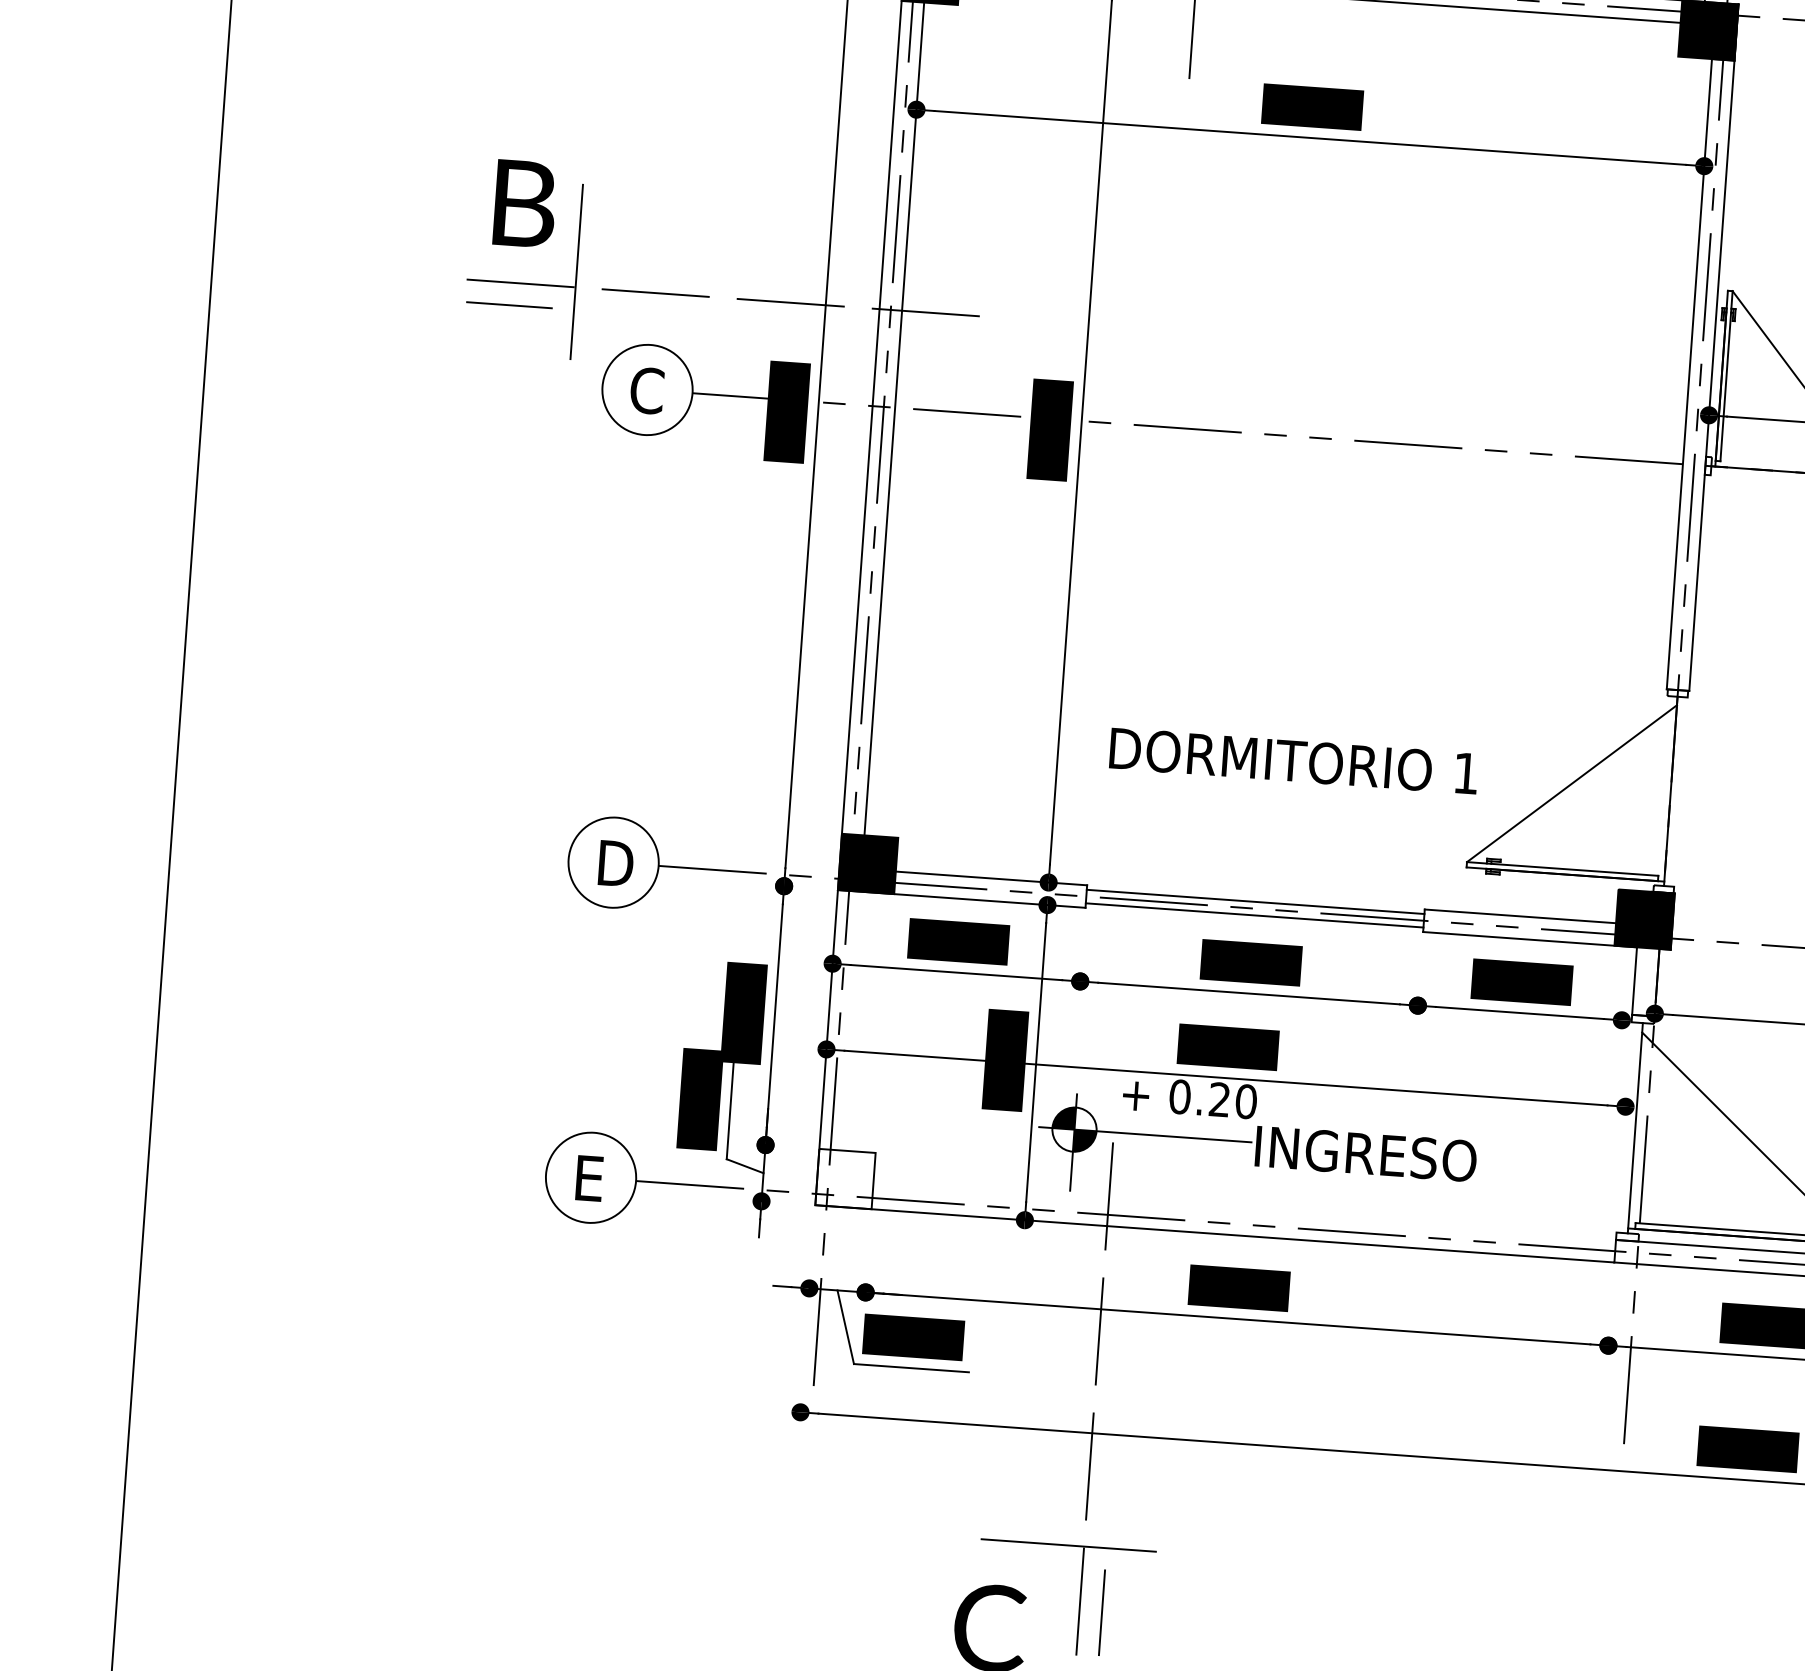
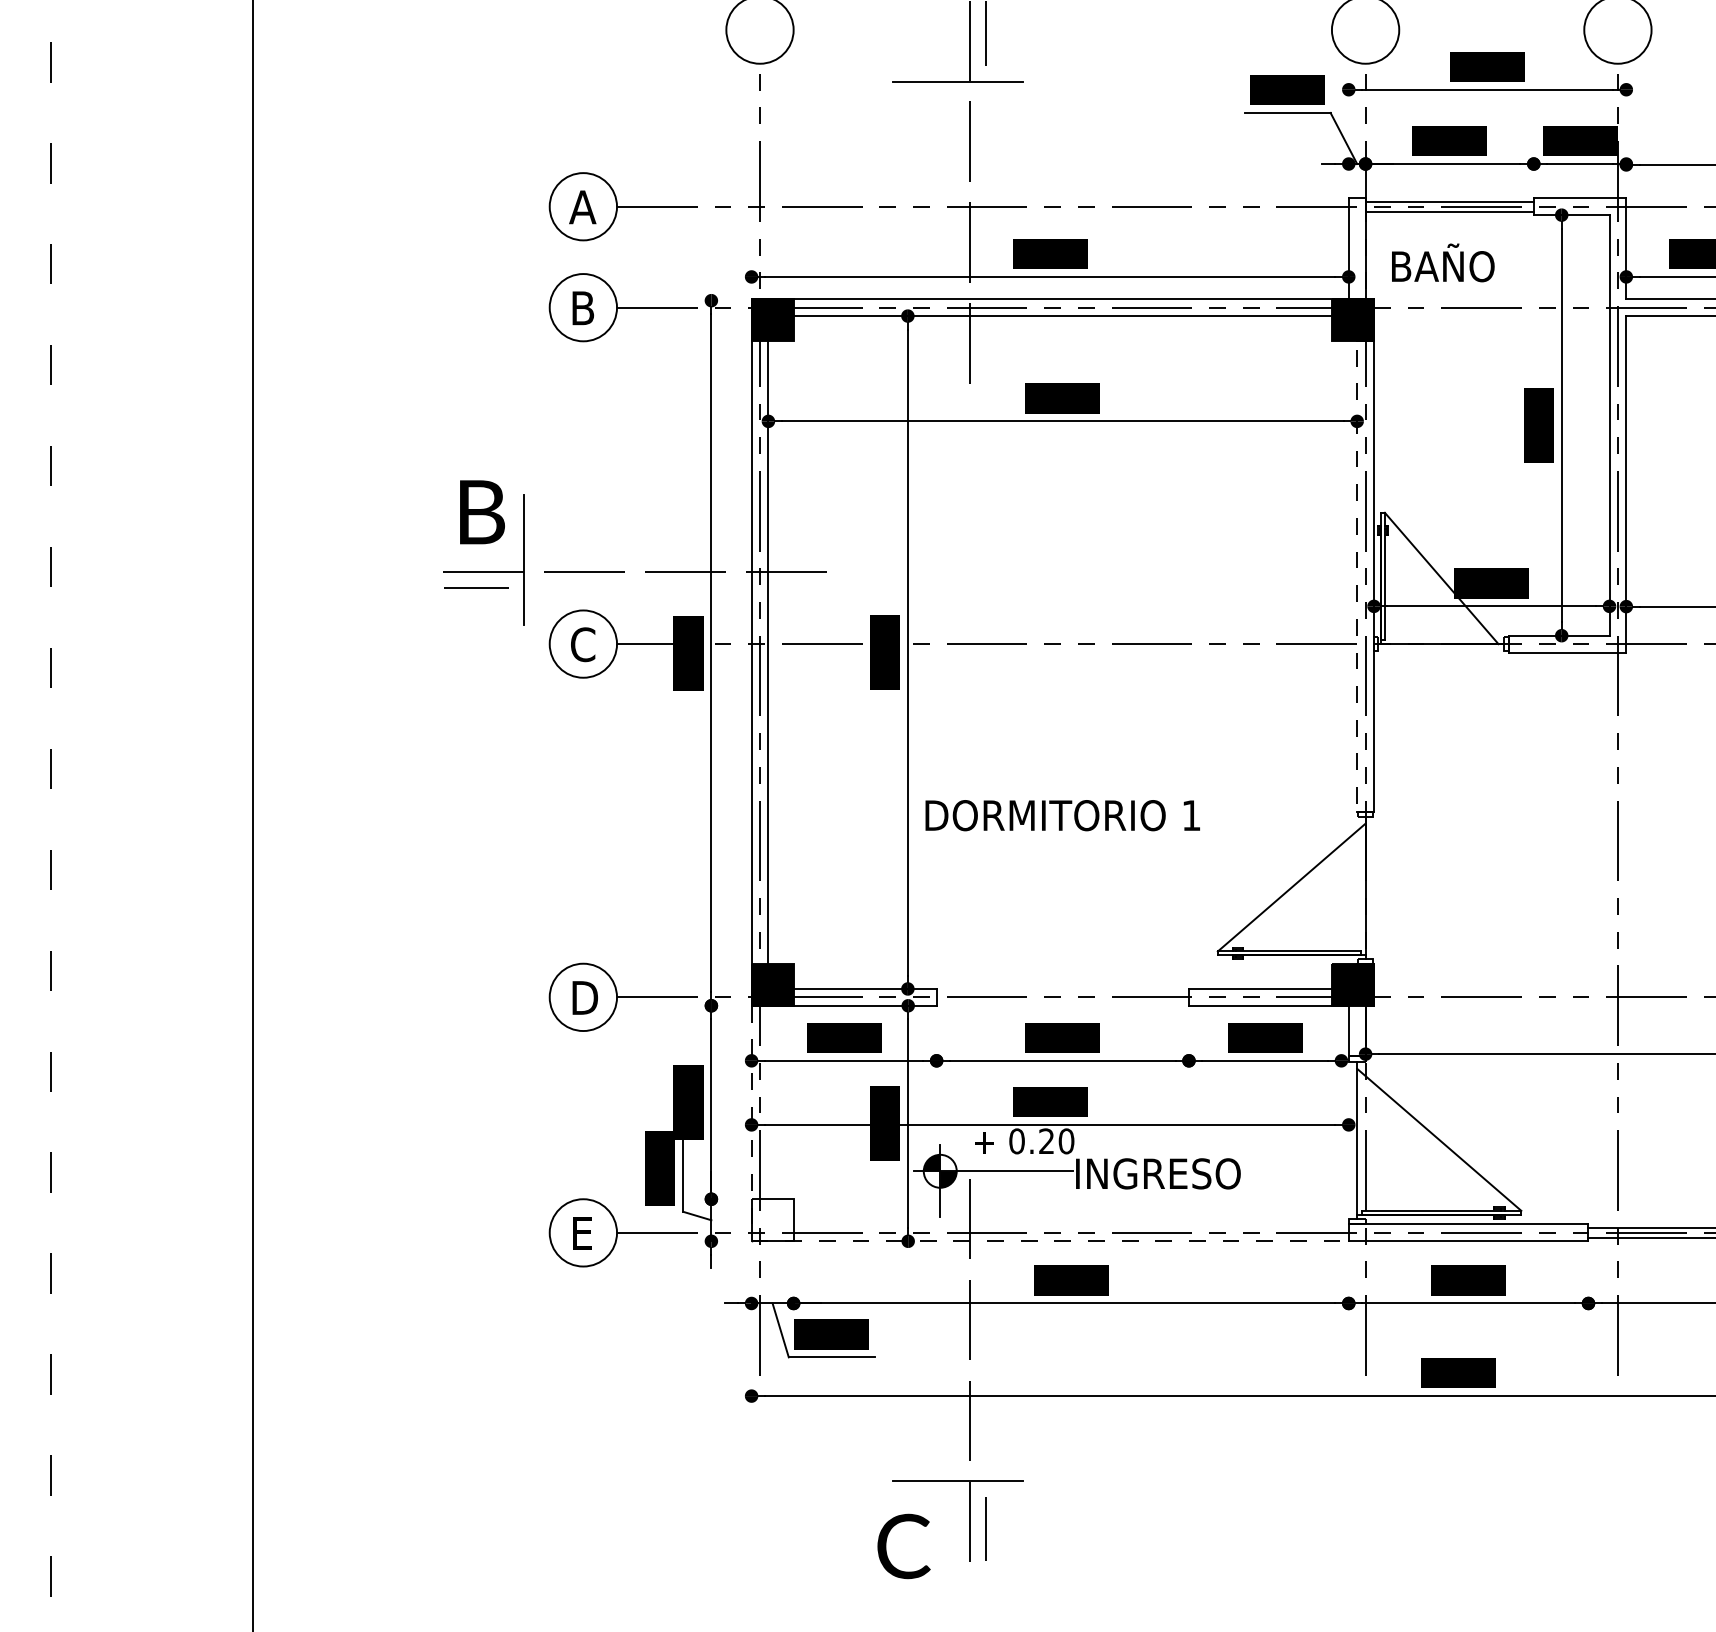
line: (1690, 357) -> (1357, 564), solid -> dashed
text: (1293, 760) -> (1062, 815), moved
line: (1255, 902) -> (1062, 992), removed
line: (1254, 915) -> (1062, 1002), removed
line: (1057, 1222) -> (932, 1241), solid -> dashed

